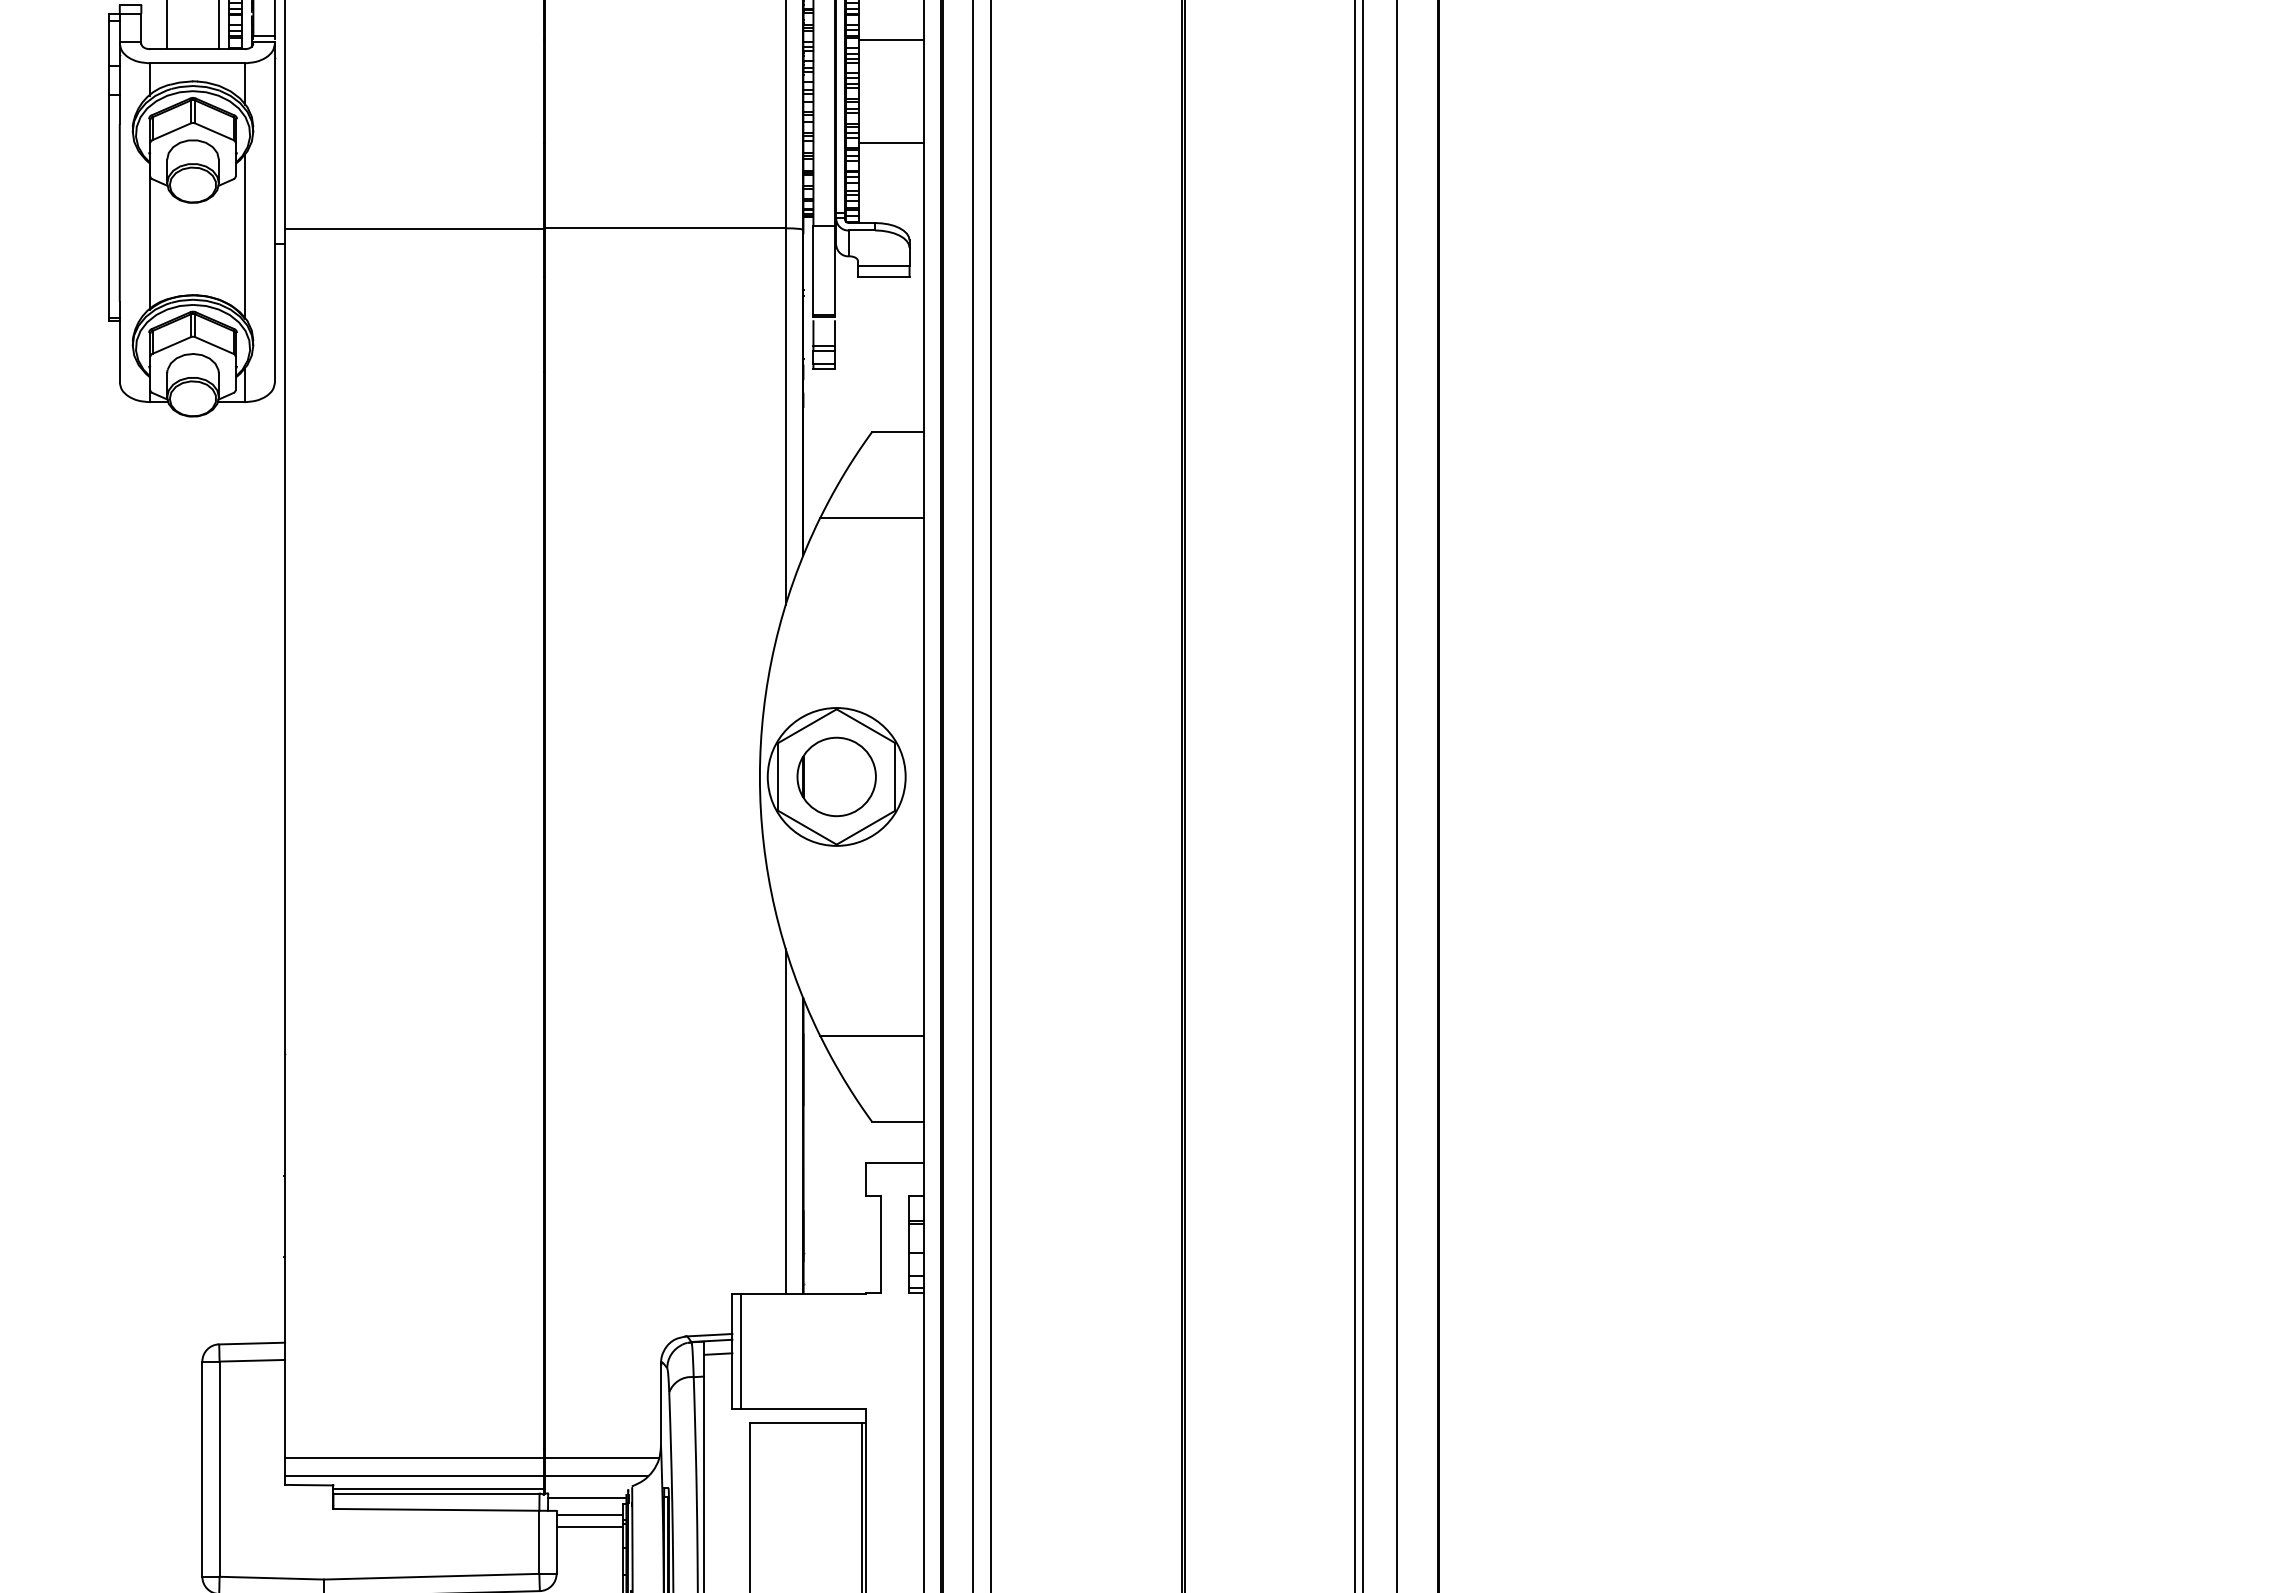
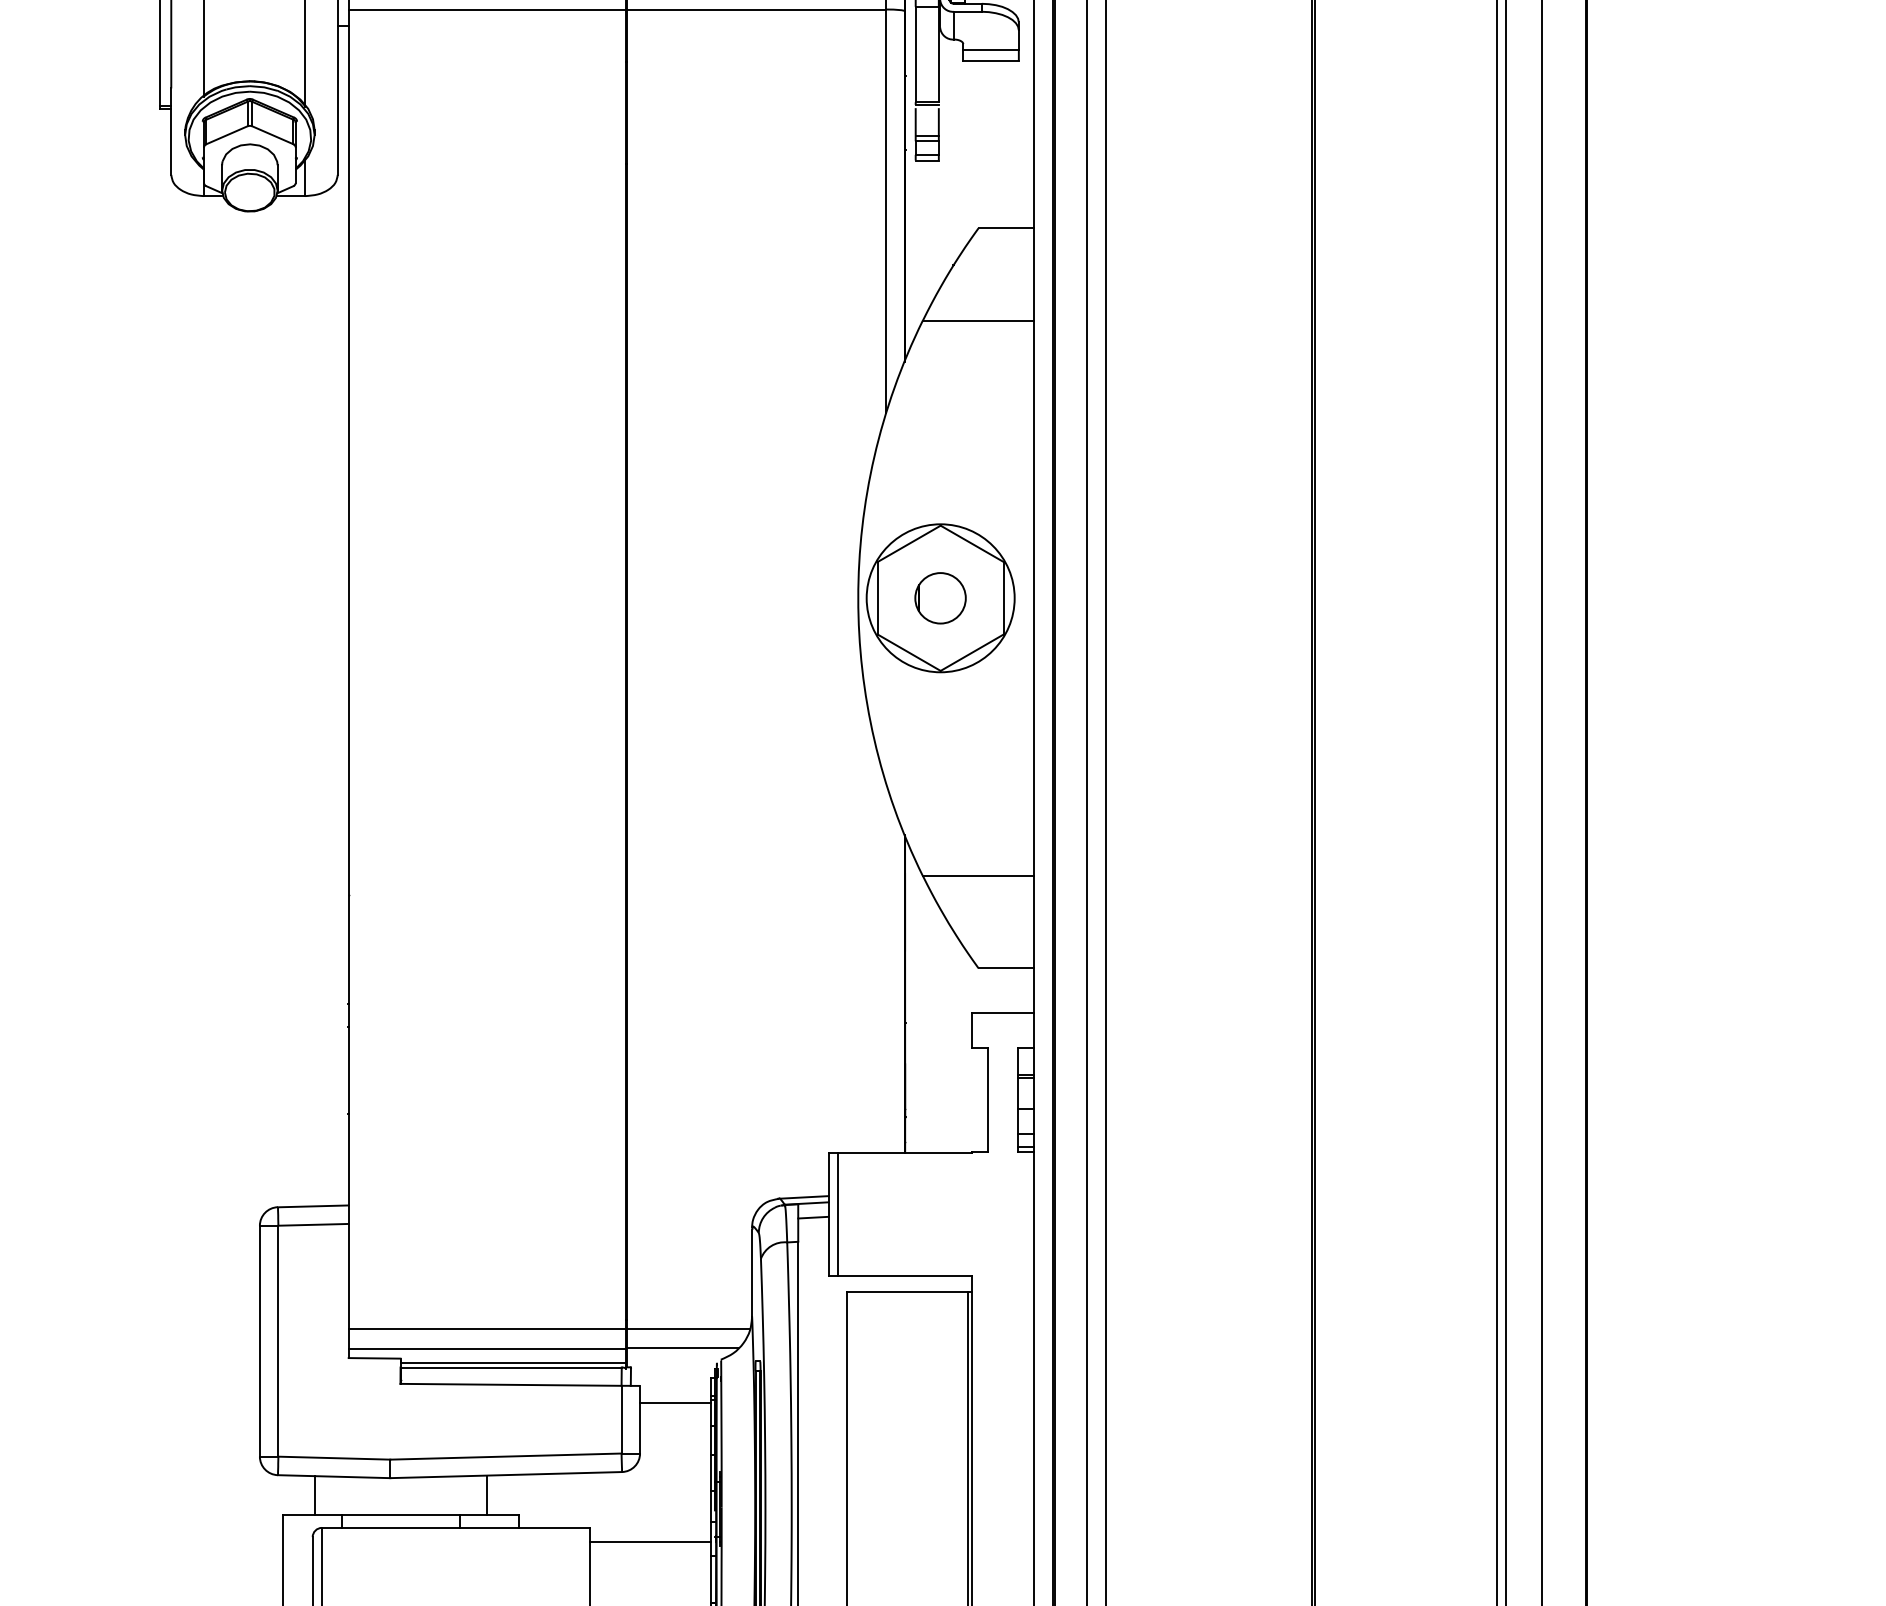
part: (836, 776) -> (940, 597), size x0.6
line: (785, 1121) -> (885, 968), removed
line: (587, 1498) -> (673, 1372), removed
line: (589, 1514) -> (675, 1389), removed

